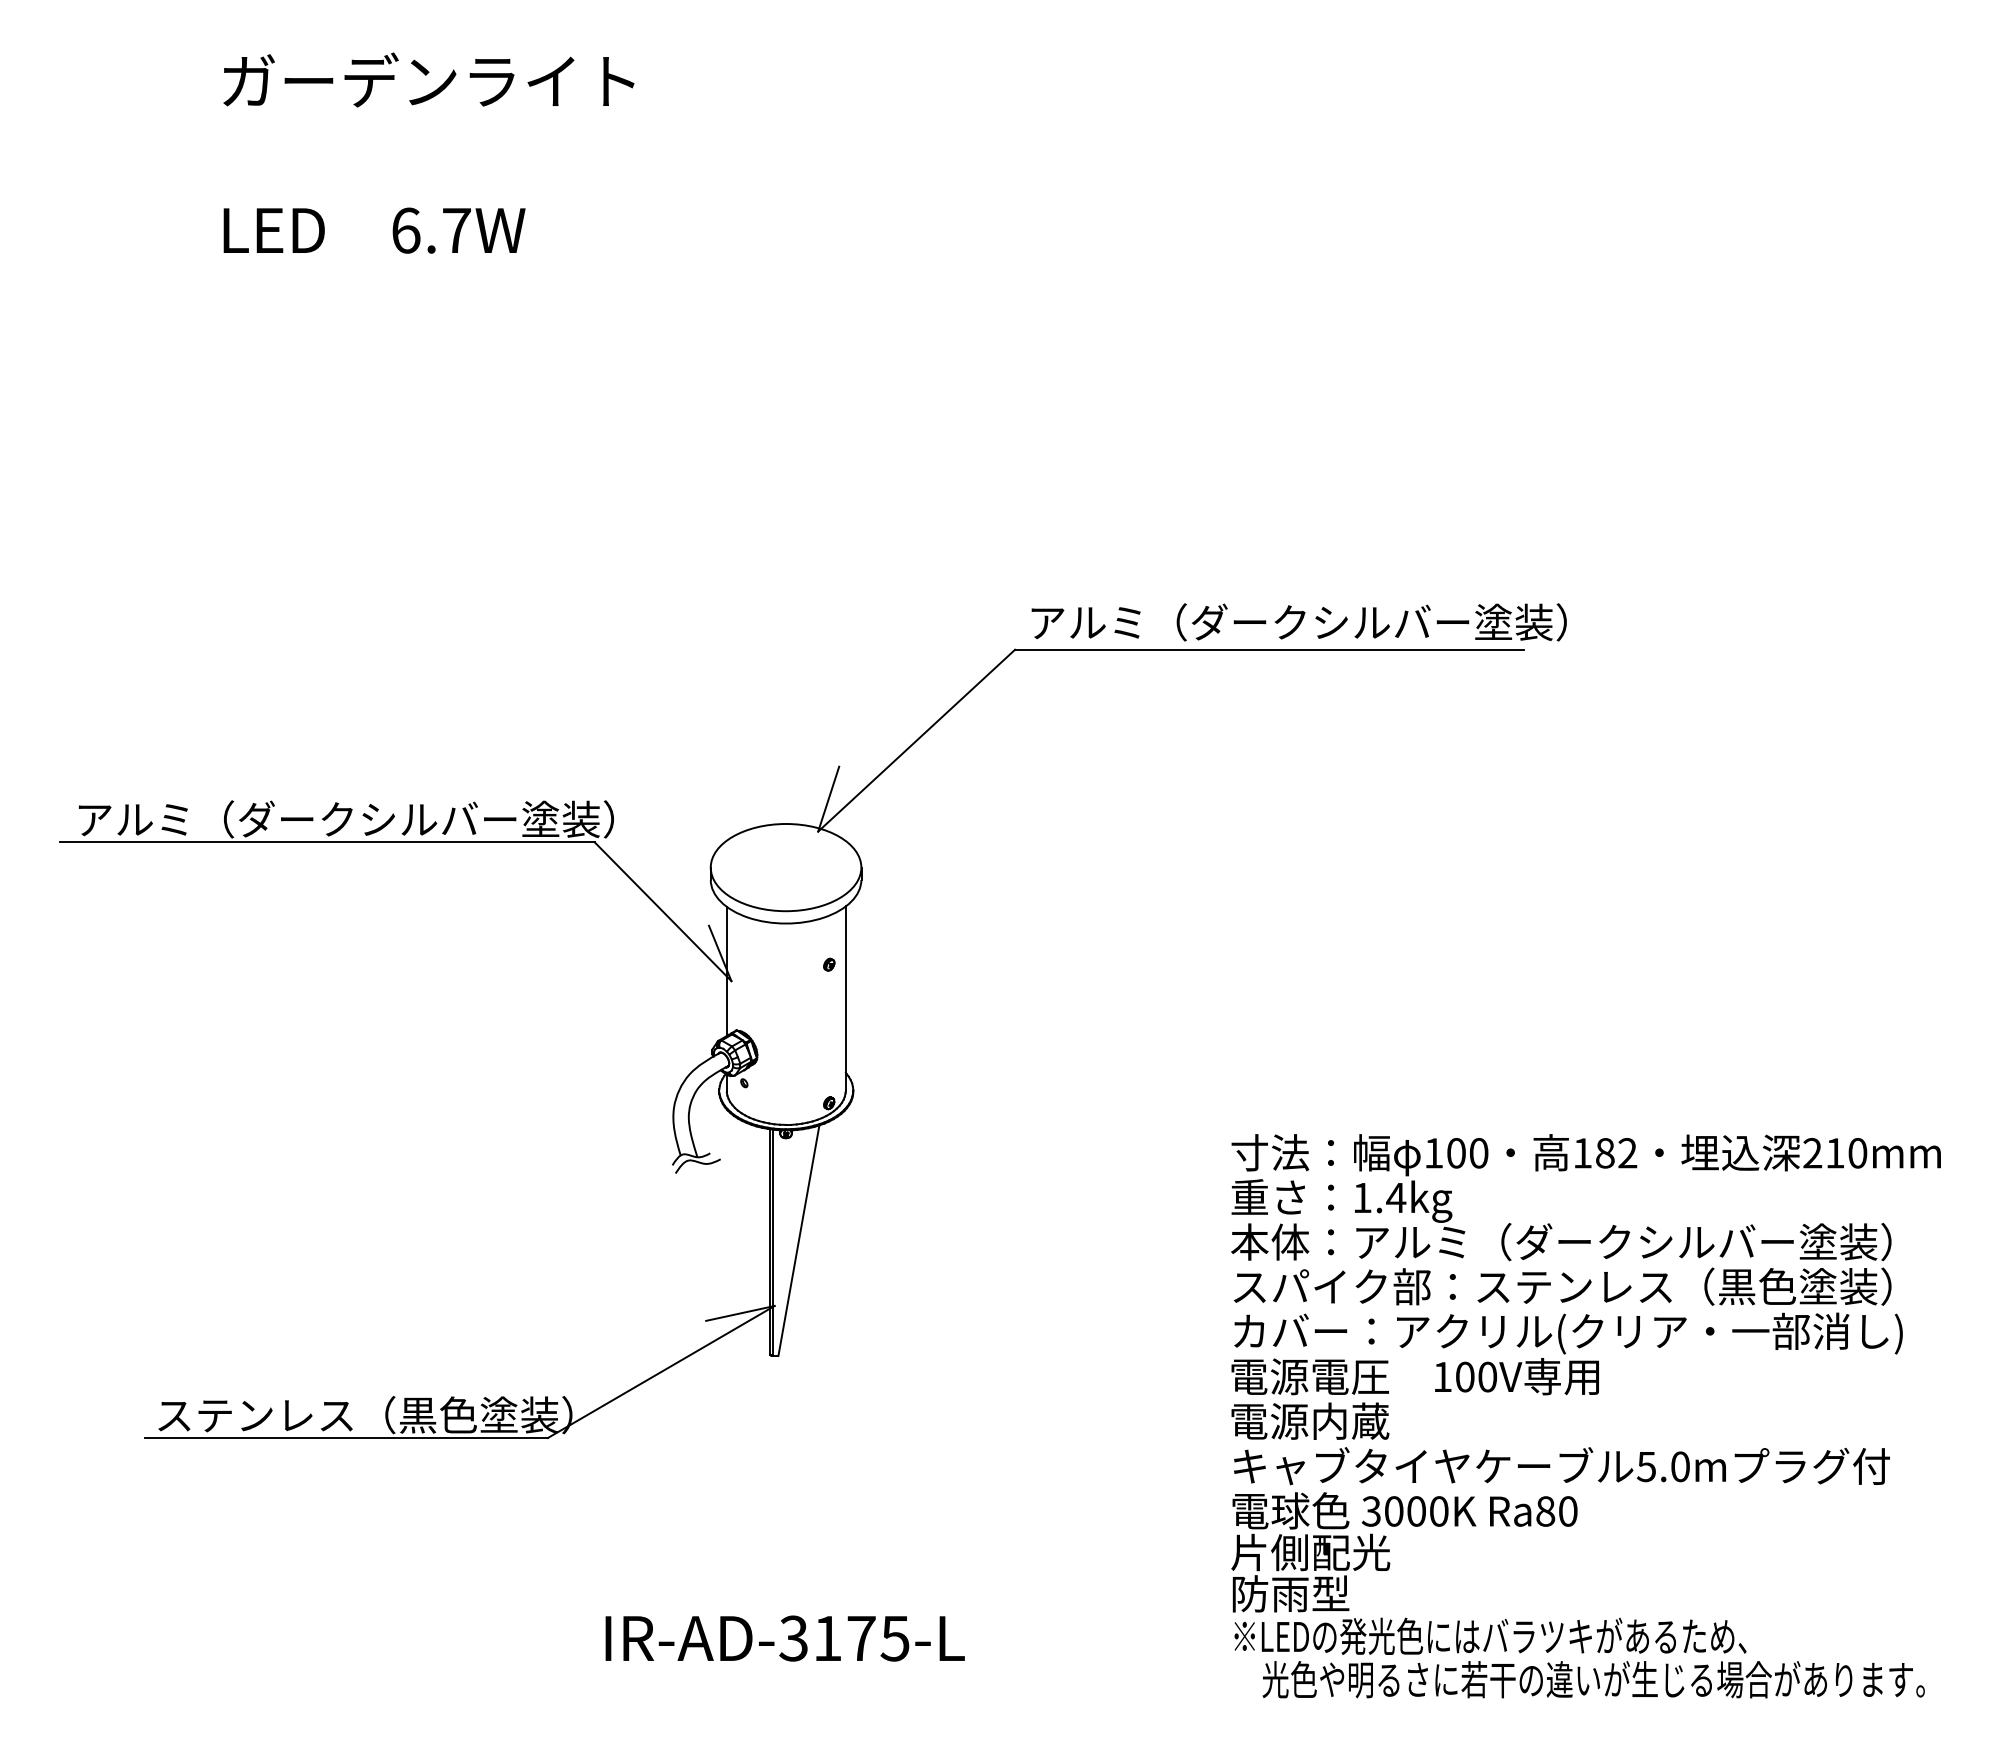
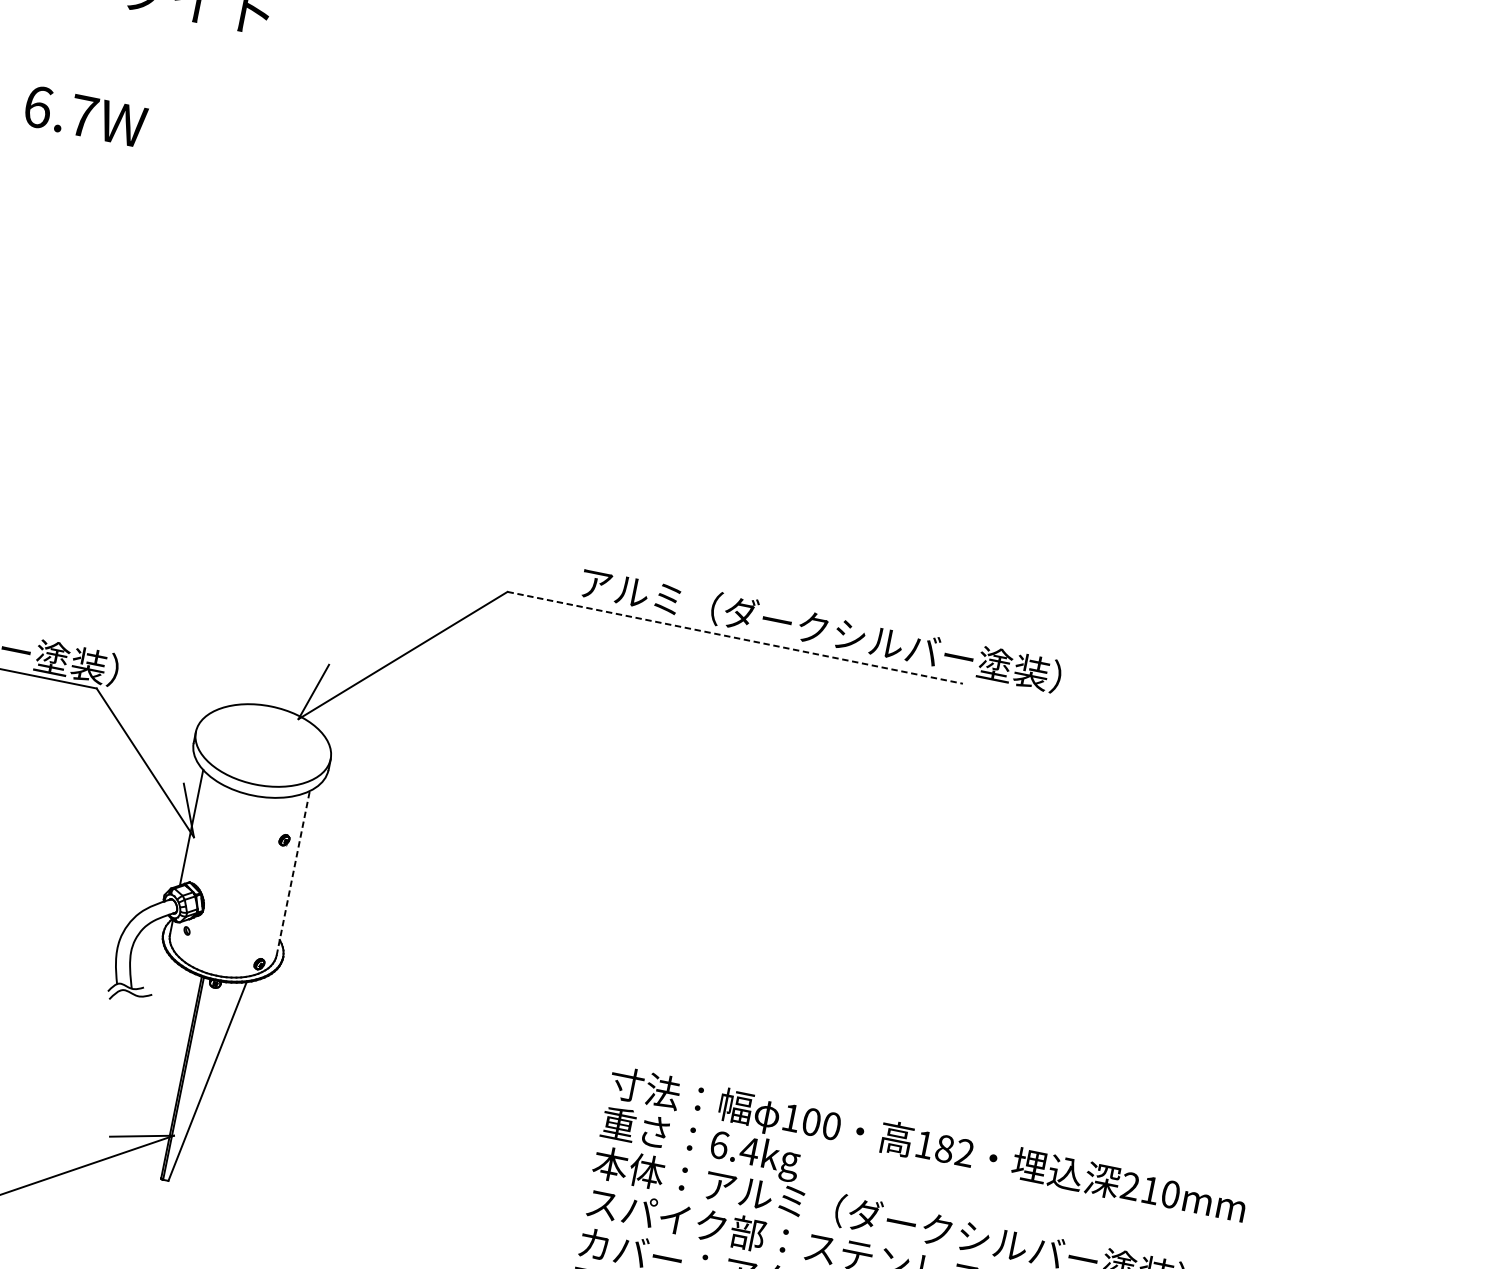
text: (1298, 622) -> (820, 629), moved
line: (1270, 649) -> (736, 637), solid -> dashed
line: (845, 997) -> (293, 872), solid -> dashed
text: (1362, 1197) -> (719, 1144), 1.4kg -> 6.4kg

